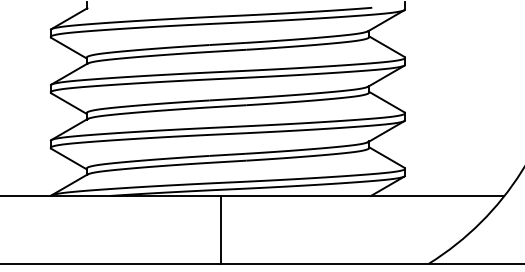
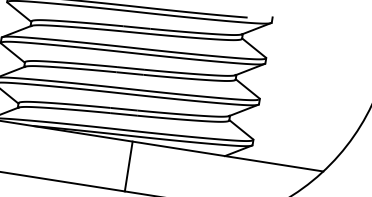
line: (220, 229) -> (128, 166), moved

